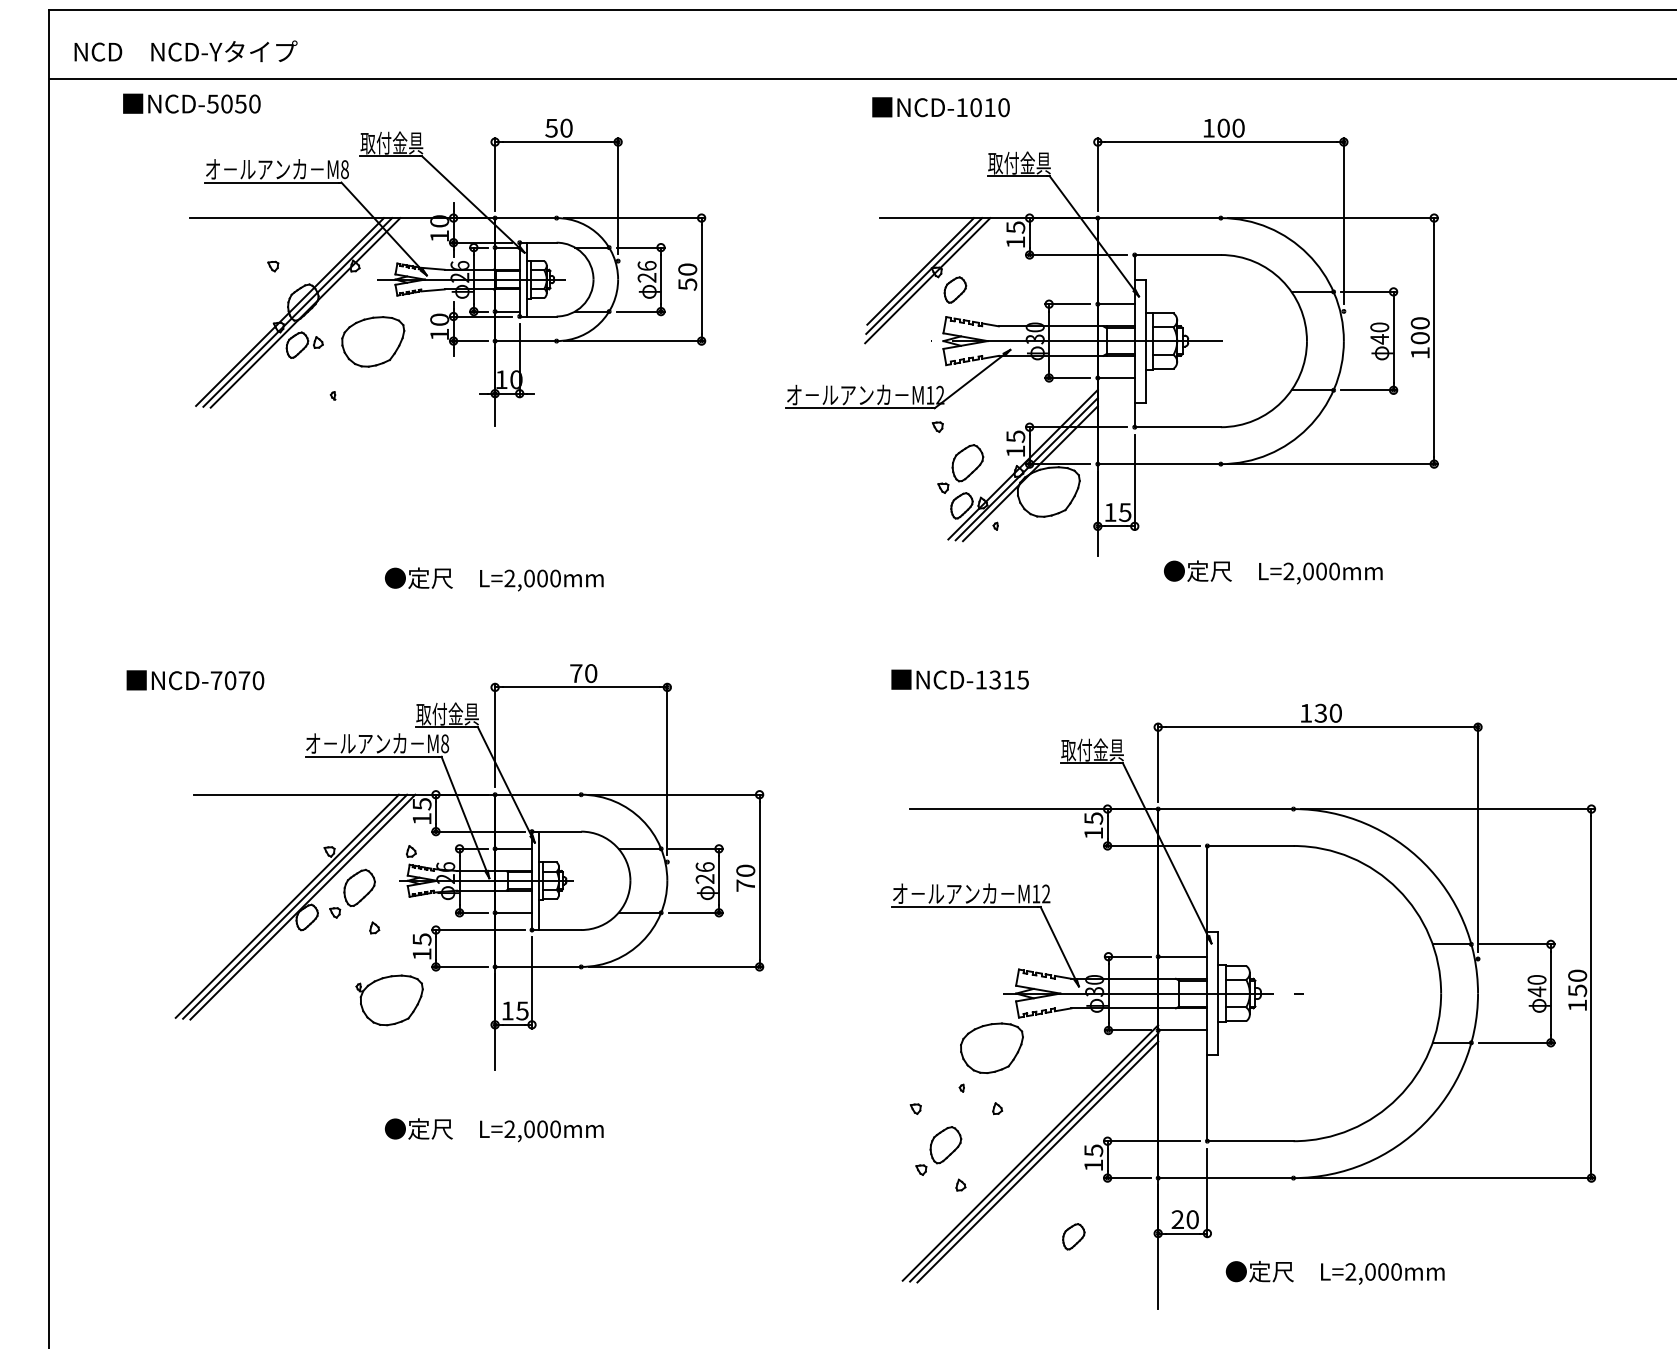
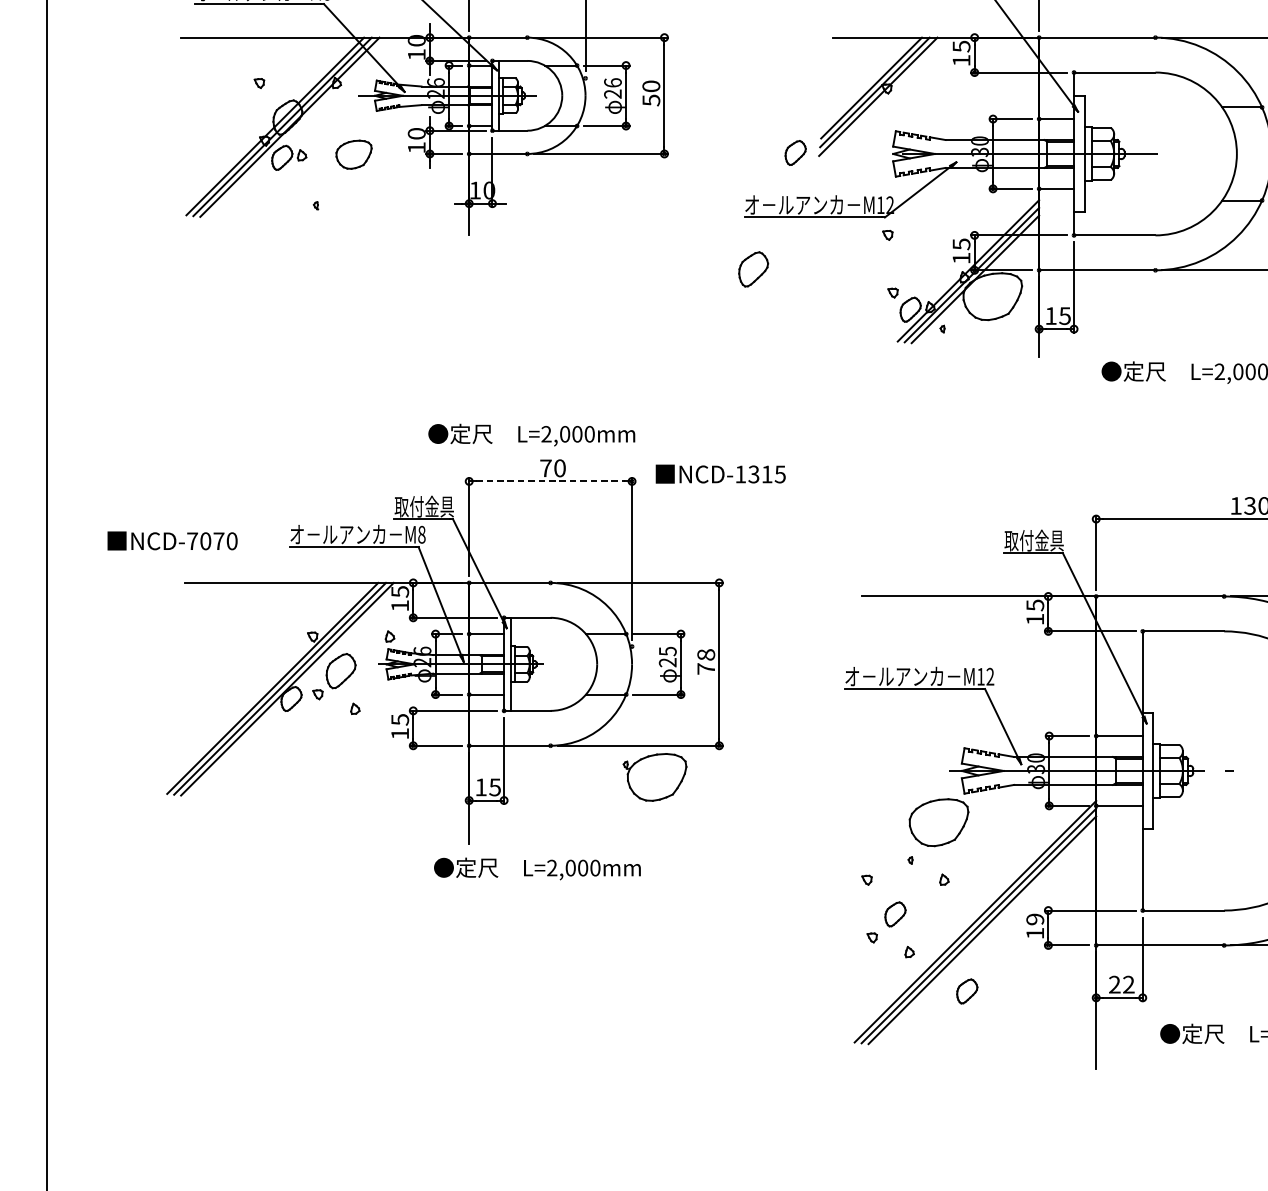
part: (955, 289) -> (795, 152), moved
part: (373, 341) -> (354, 154), size x0.6
part: (967, 463) -> (753, 269), moved
text: (494, 579) -> (531, 435), moved
text: (959, 679) -> (720, 473), moved
text: (195, 680) -> (172, 541), moved
line: (581, 687) -> (550, 481), solid -> dashed
text: (704, 867) -> (667, 651), 26 -> 25
text: (745, 870) -> (705, 654), 70 -> 78
part: (389, 1000) -> (654, 777), moved
text: (494, 1130) -> (537, 869), moved
part: (945, 1145) -> (895, 914), size x0.7
text: (1093, 1150) -> (1035, 919), 15 -> 19
text: (1192, 1219) -> (1128, 984), 20 -> 22
part: (1073, 1236) -> (966, 991), moved

